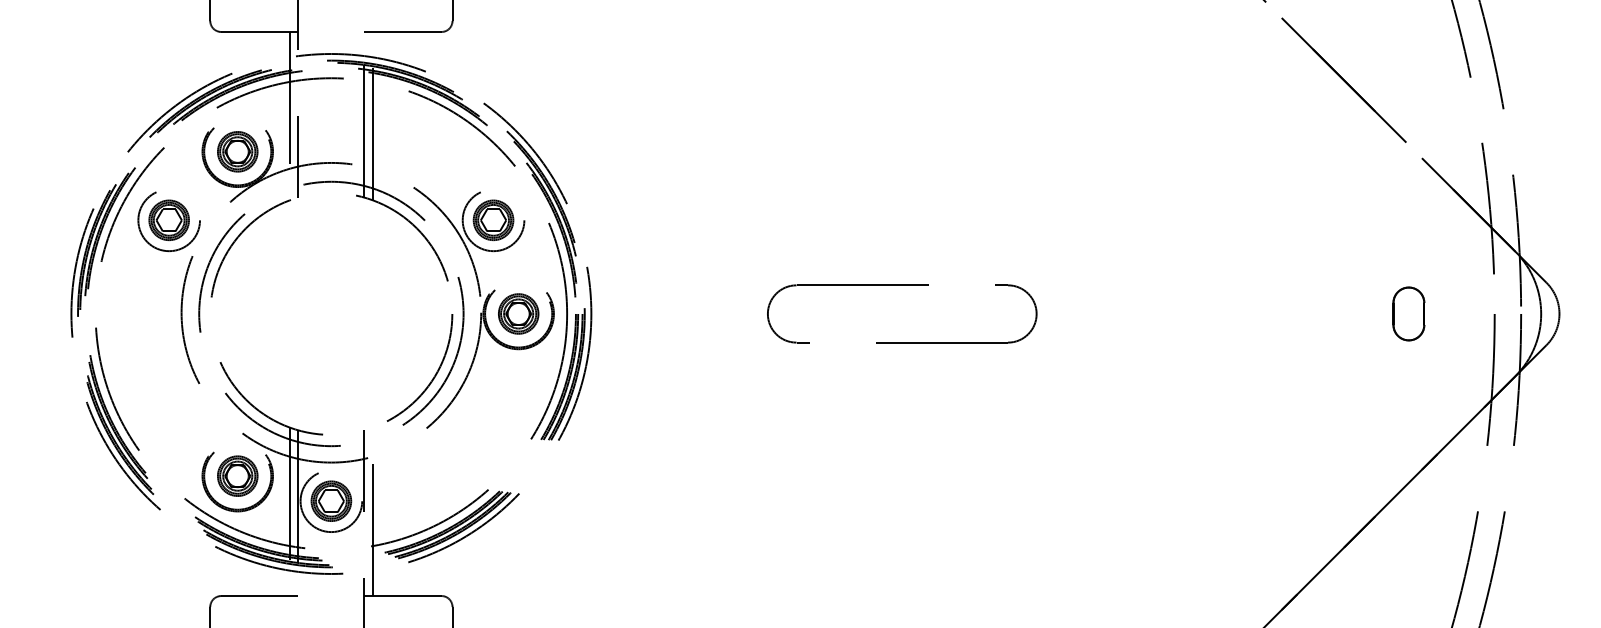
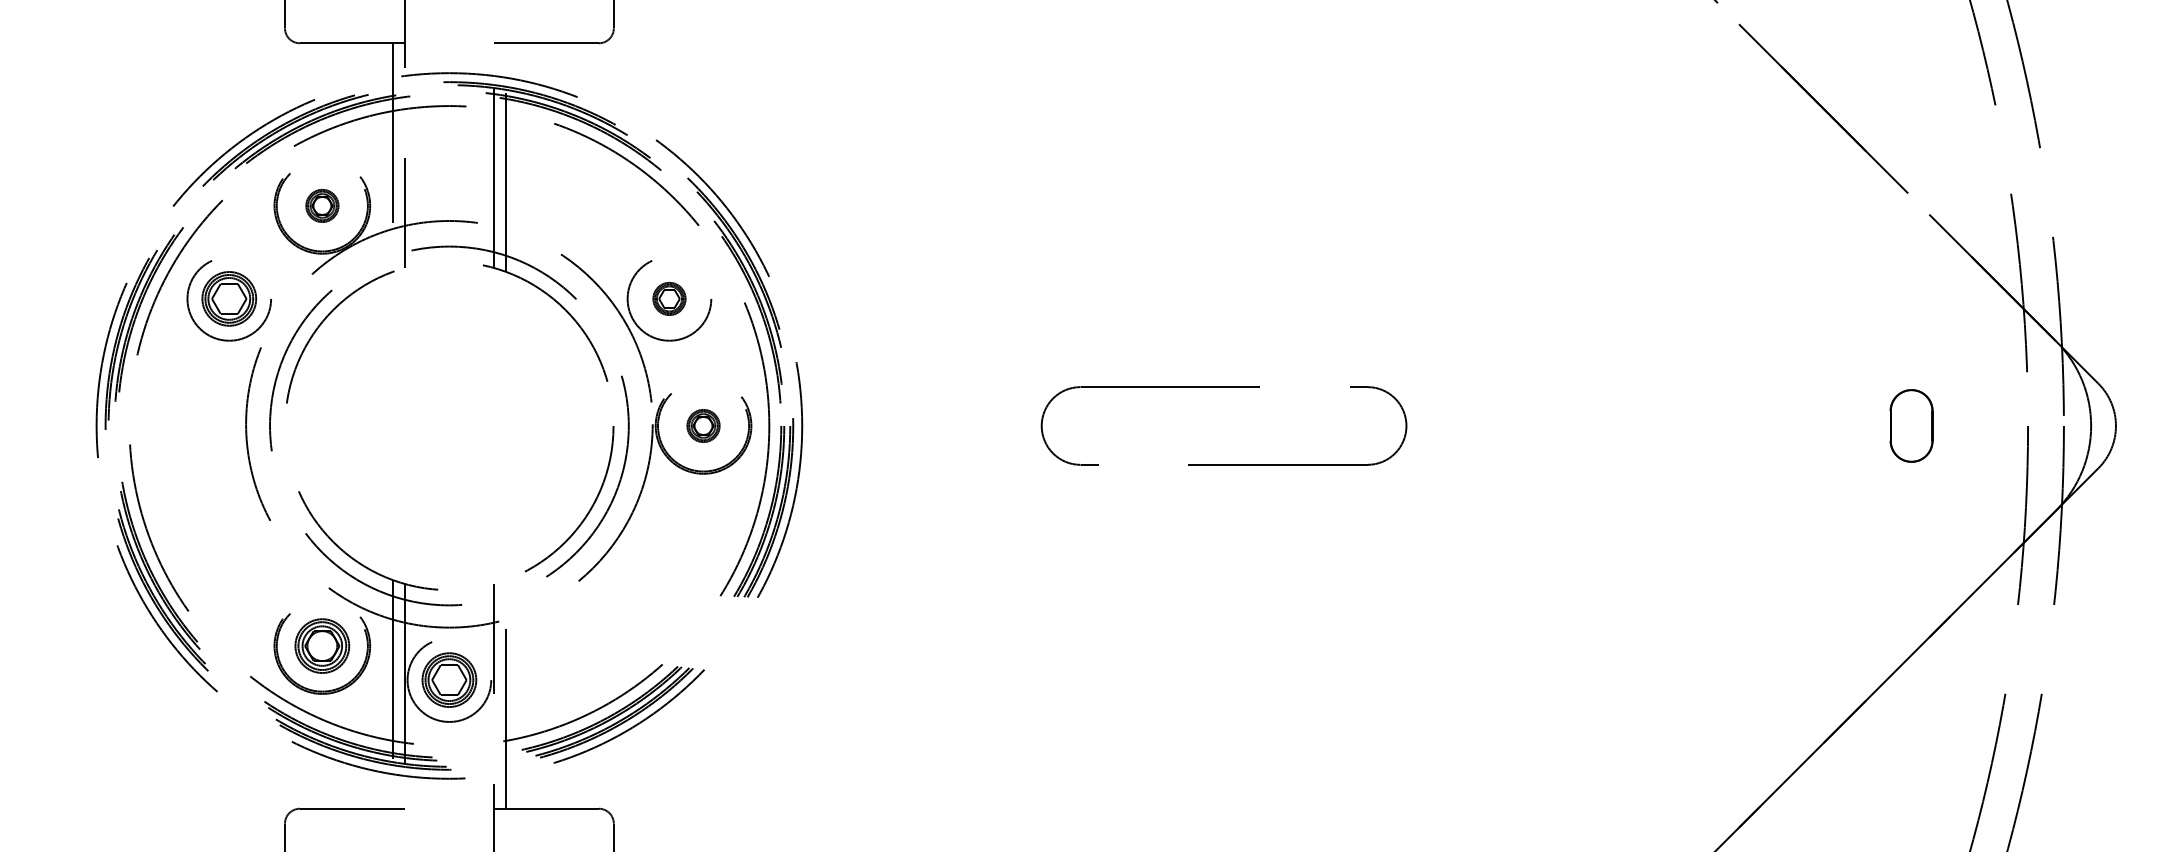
part: (237, 151) -> (322, 205), size x0.6
part: (493, 220) -> (669, 298), size x0.6
part: (518, 313) -> (703, 425), size x0.6

